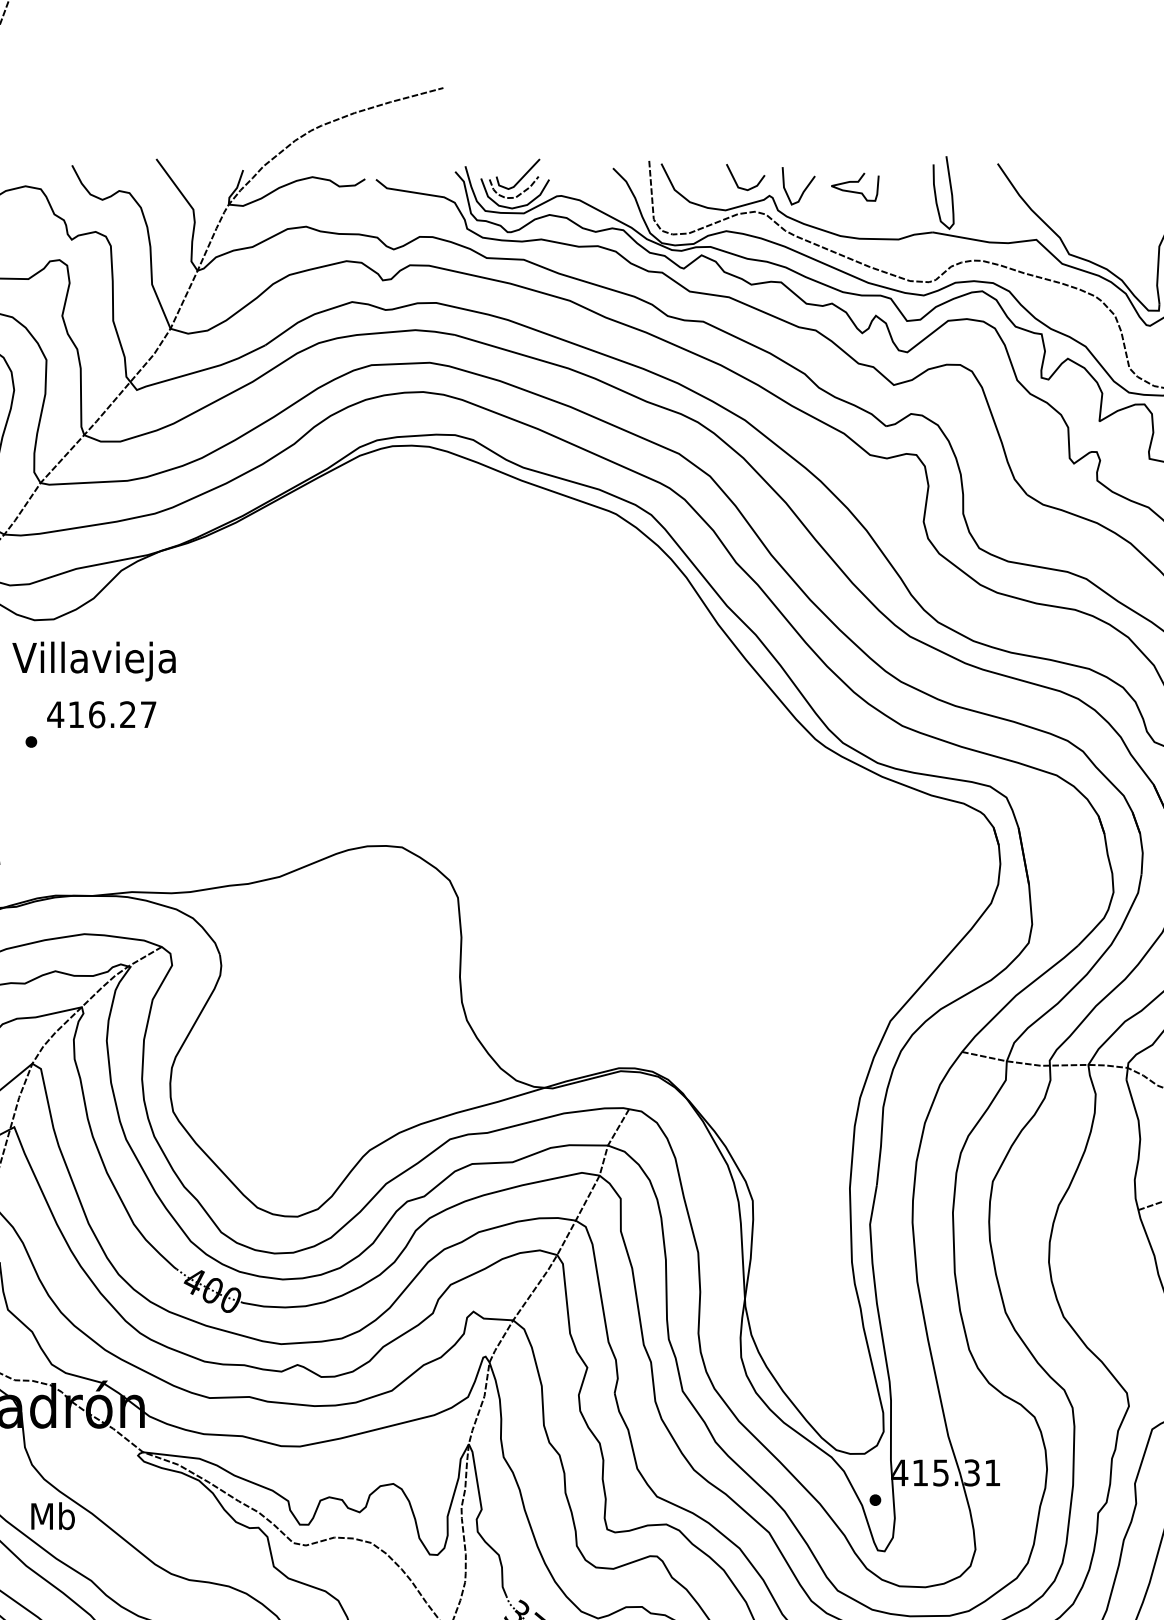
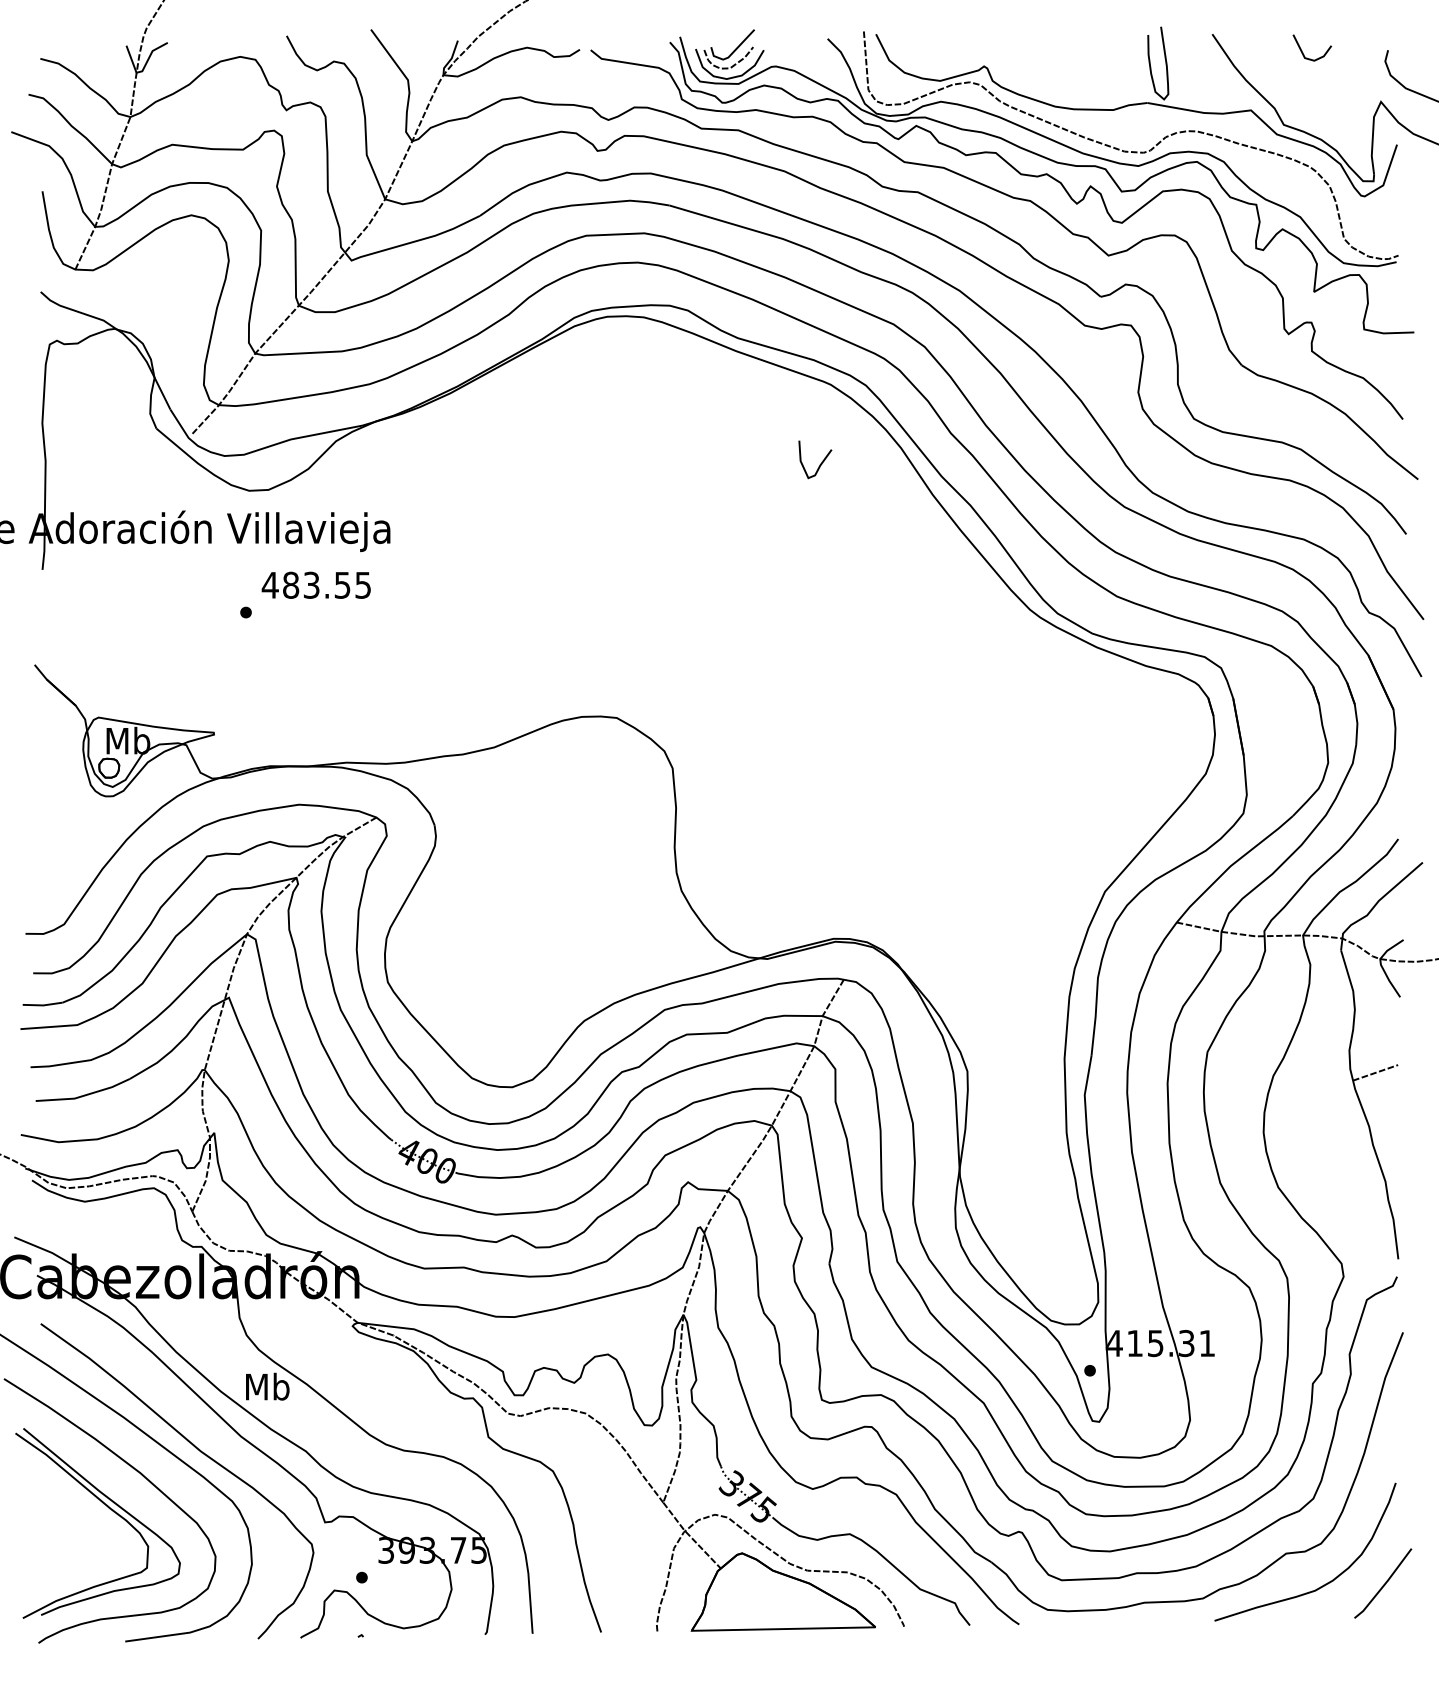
line: (736, 181) -> (1303, 52), moved
curve: (854, 182) -> (1069, 53), removed
curve: (803, 189) -> (820, 463), moved
text: (111, 713) -> (326, 584), 416.27 -> 483.55

